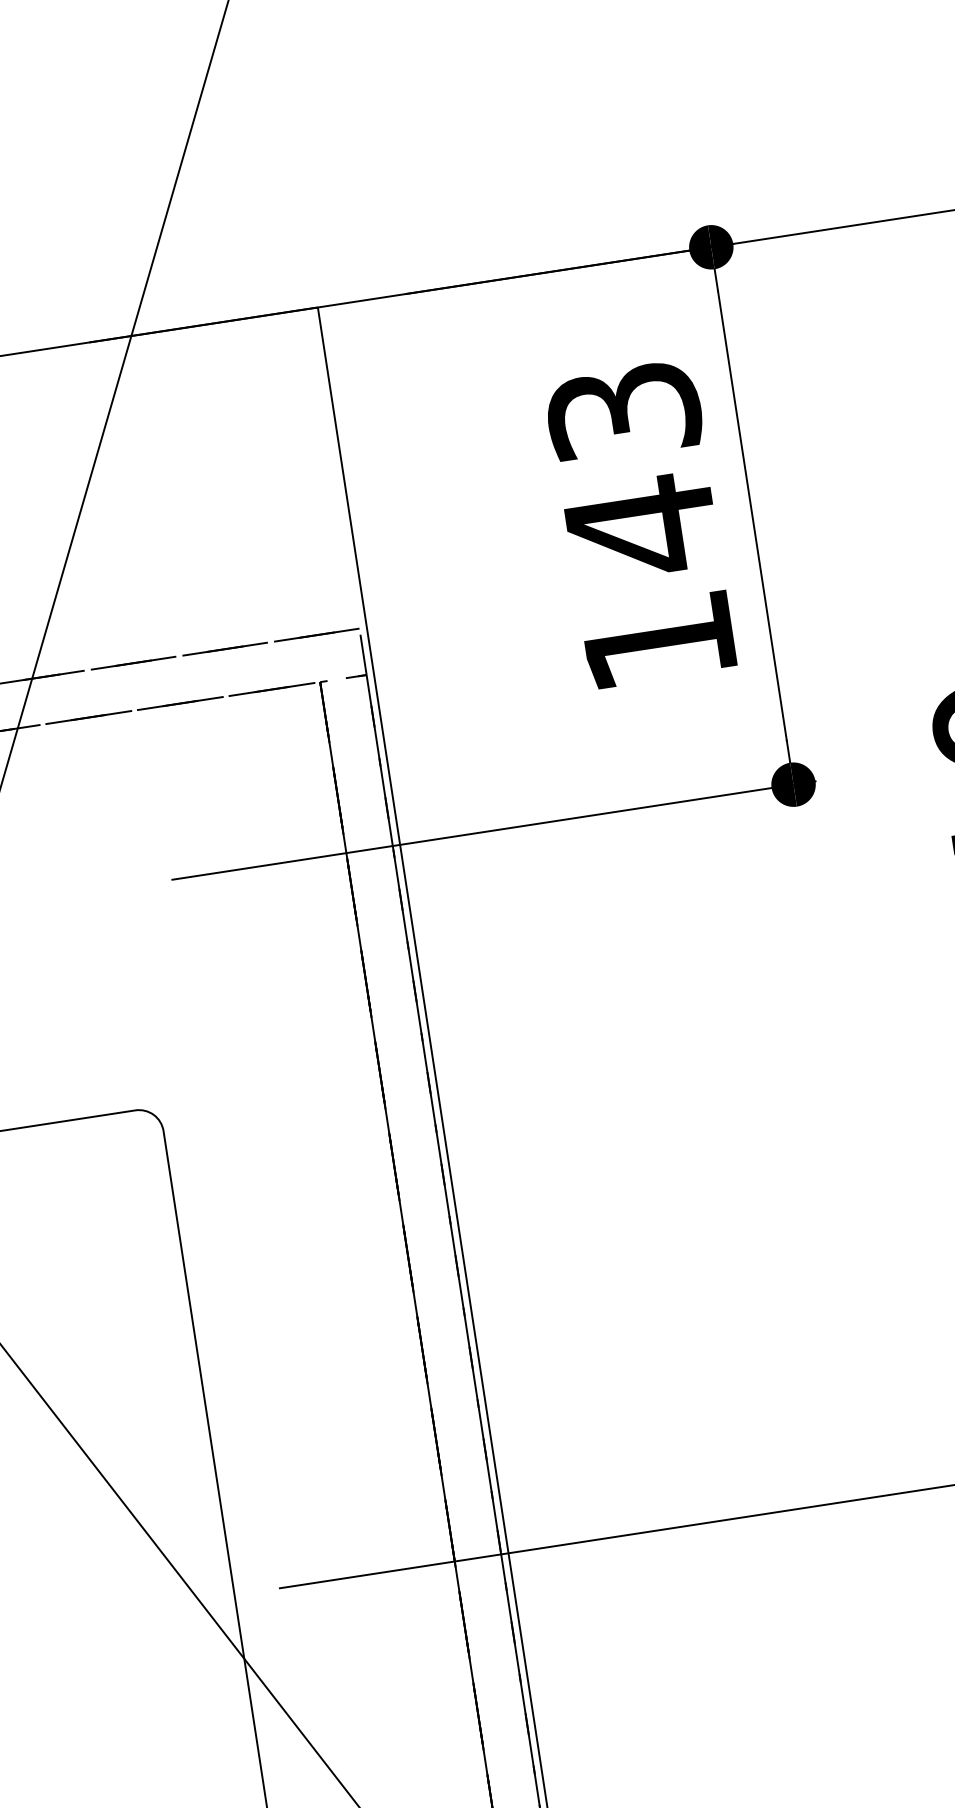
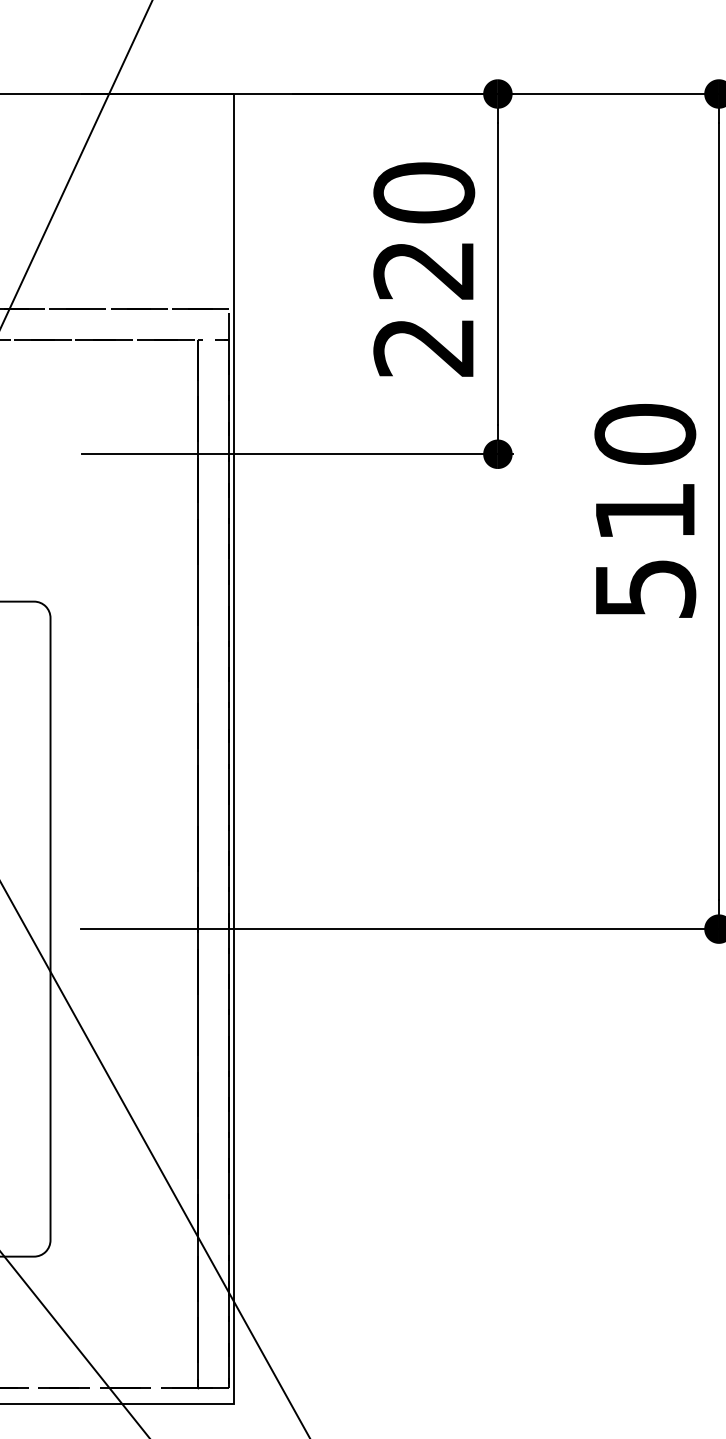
text: (641, 525) -> (424, 269), 143 -> 220

